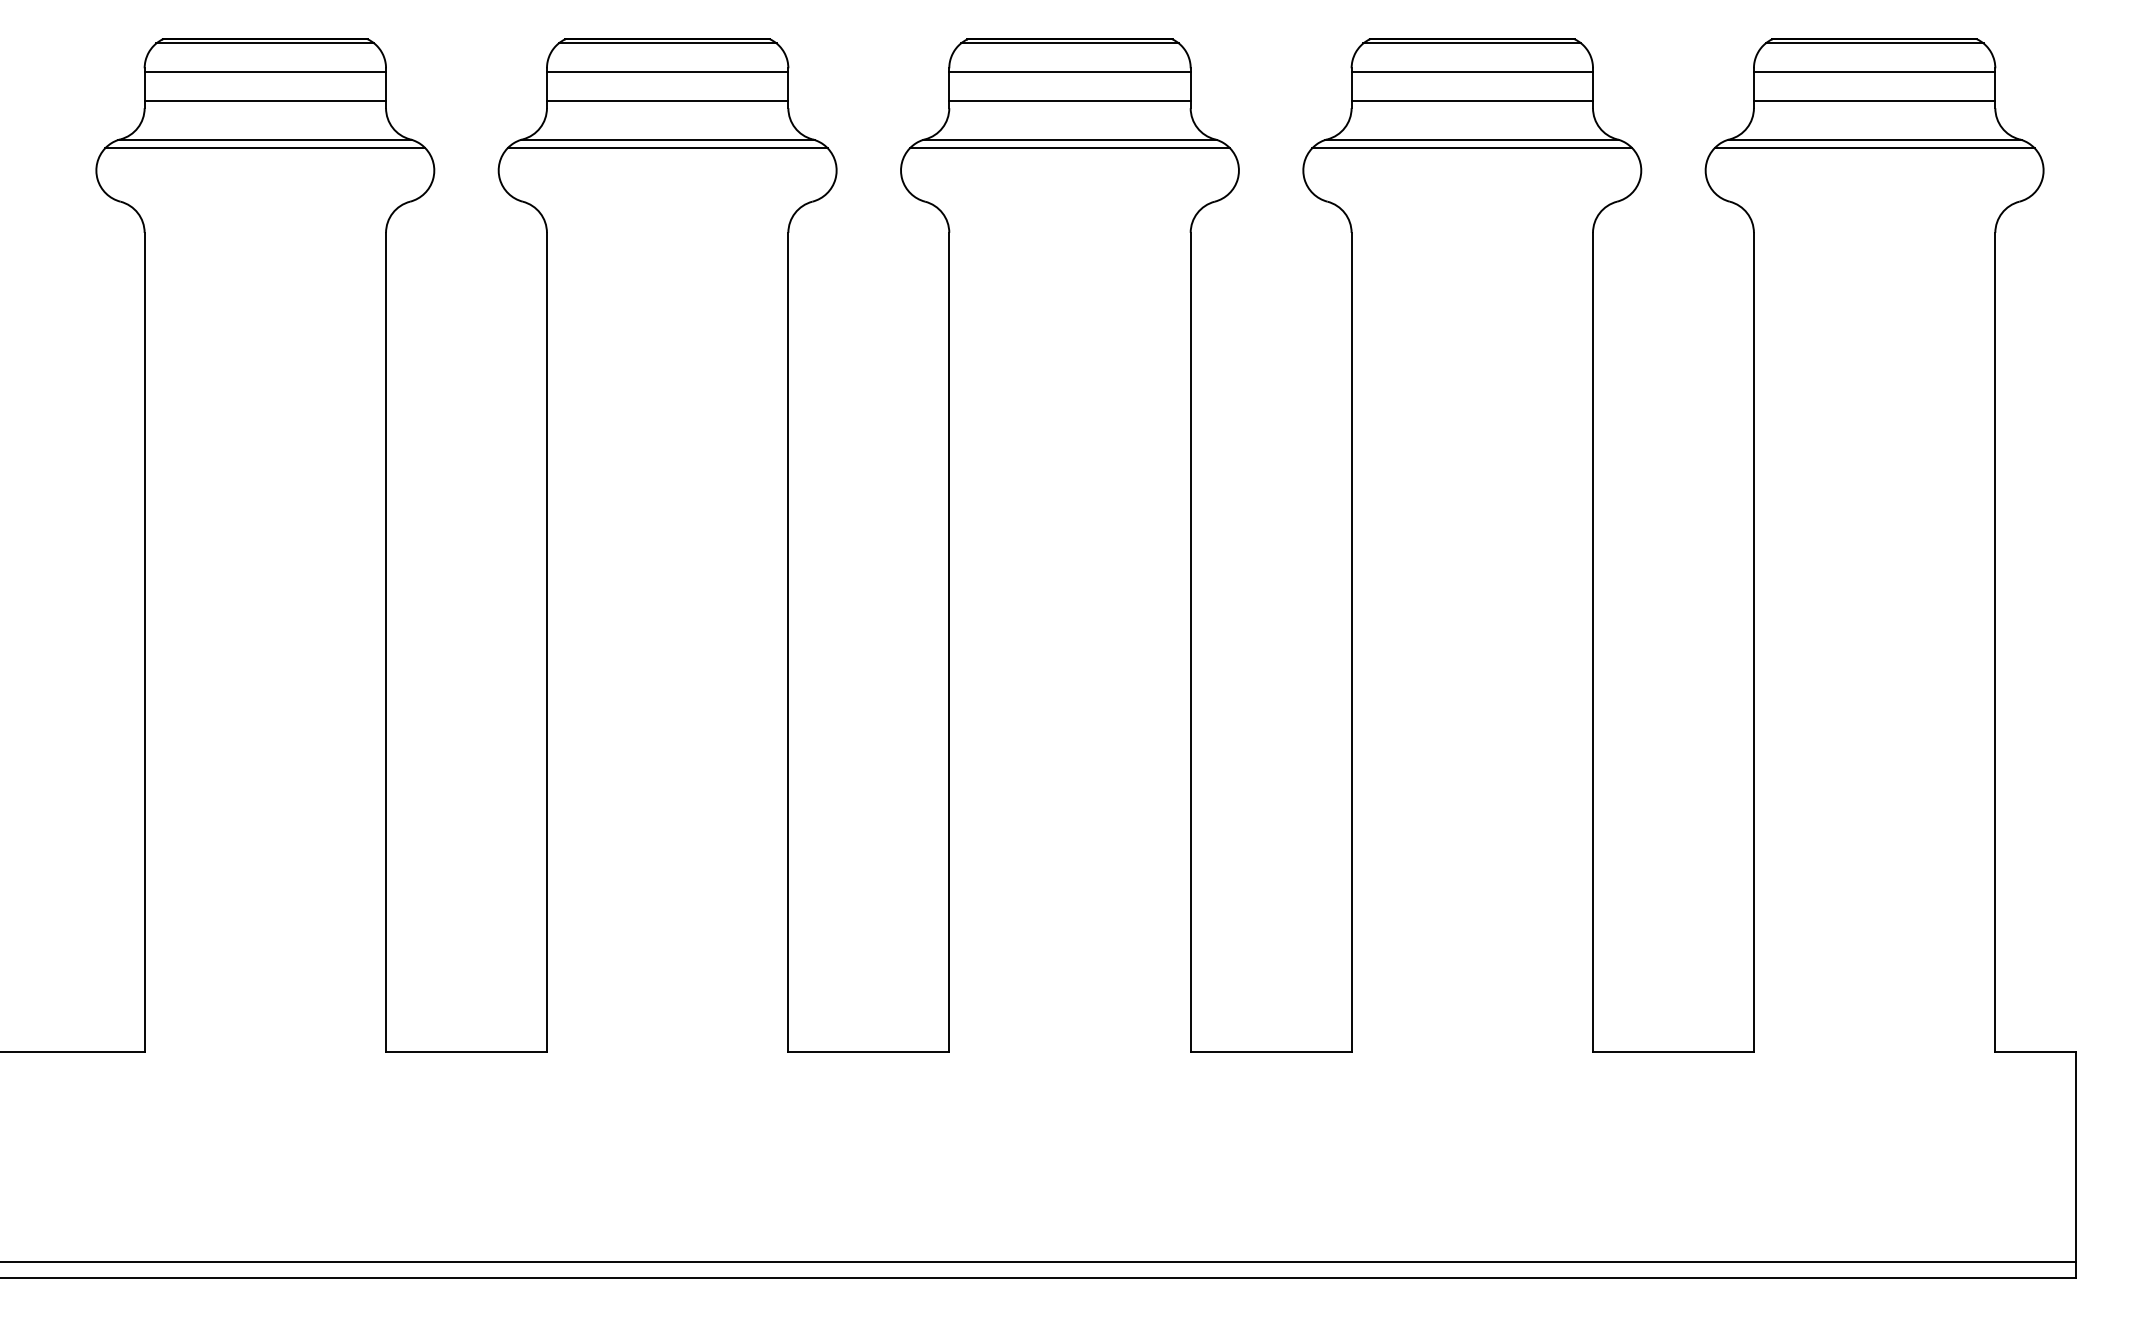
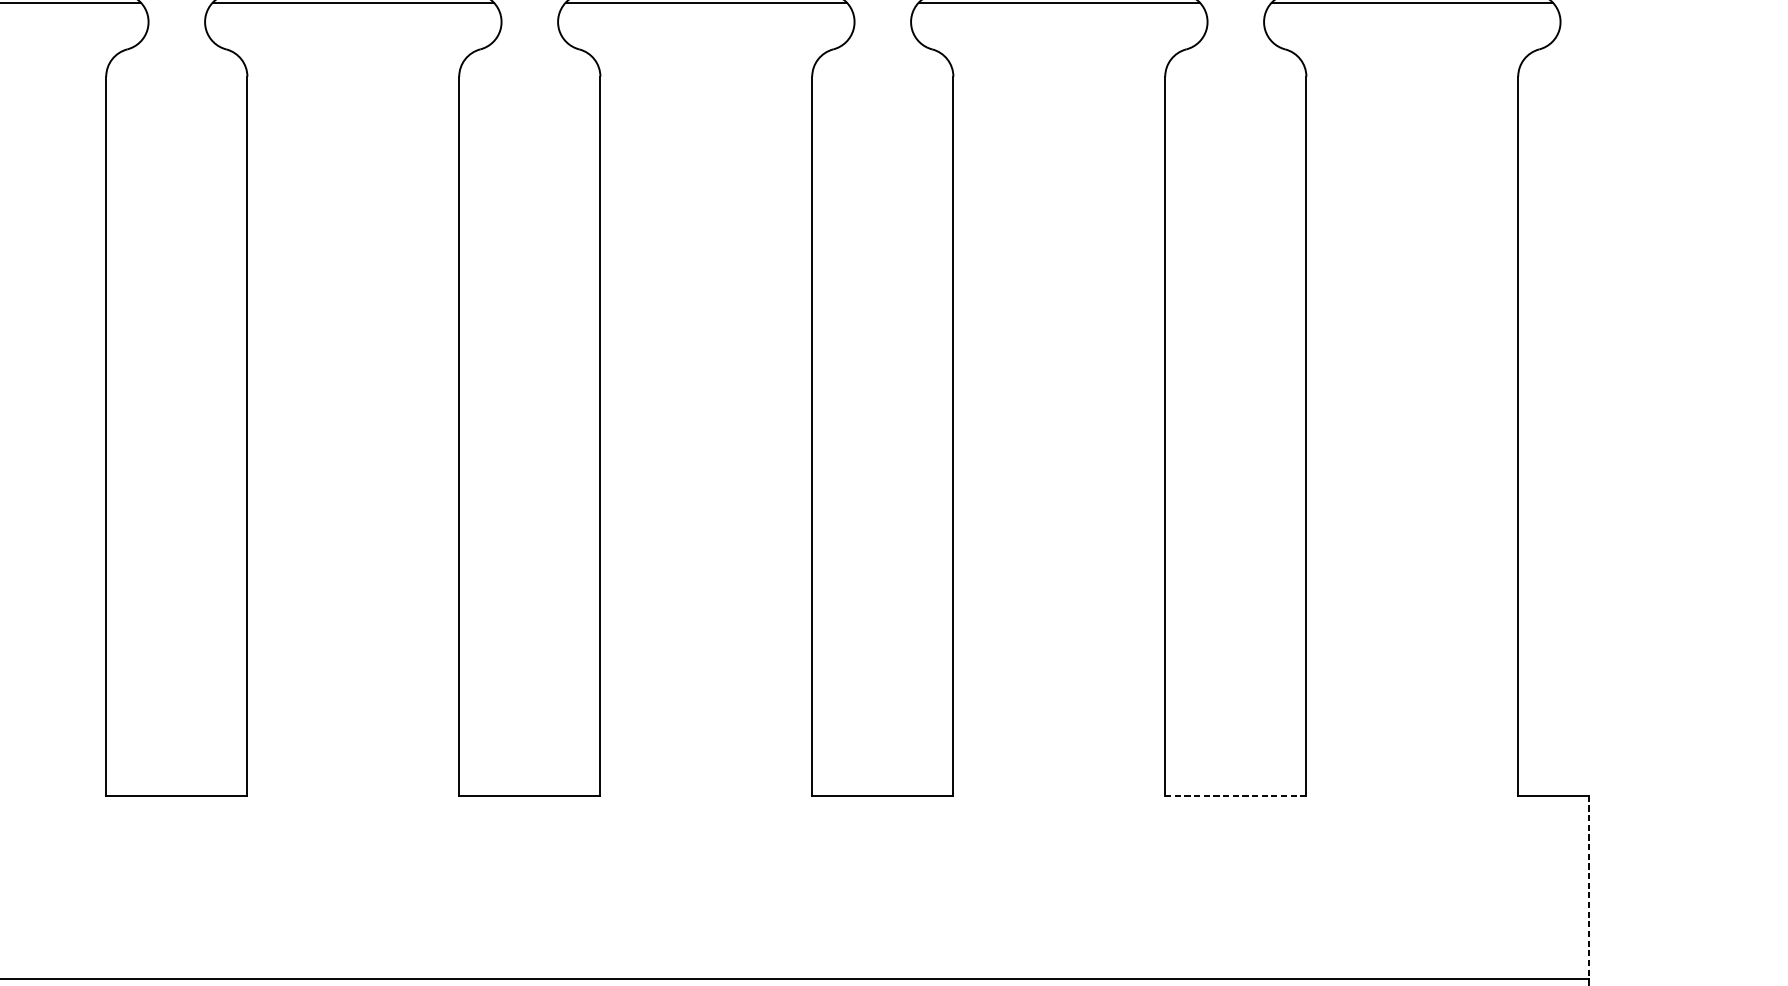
line: (1672, 1052) -> (1234, 795), solid -> dashed
line: (2075, 1157) -> (1588, 888), solid -> dashed

